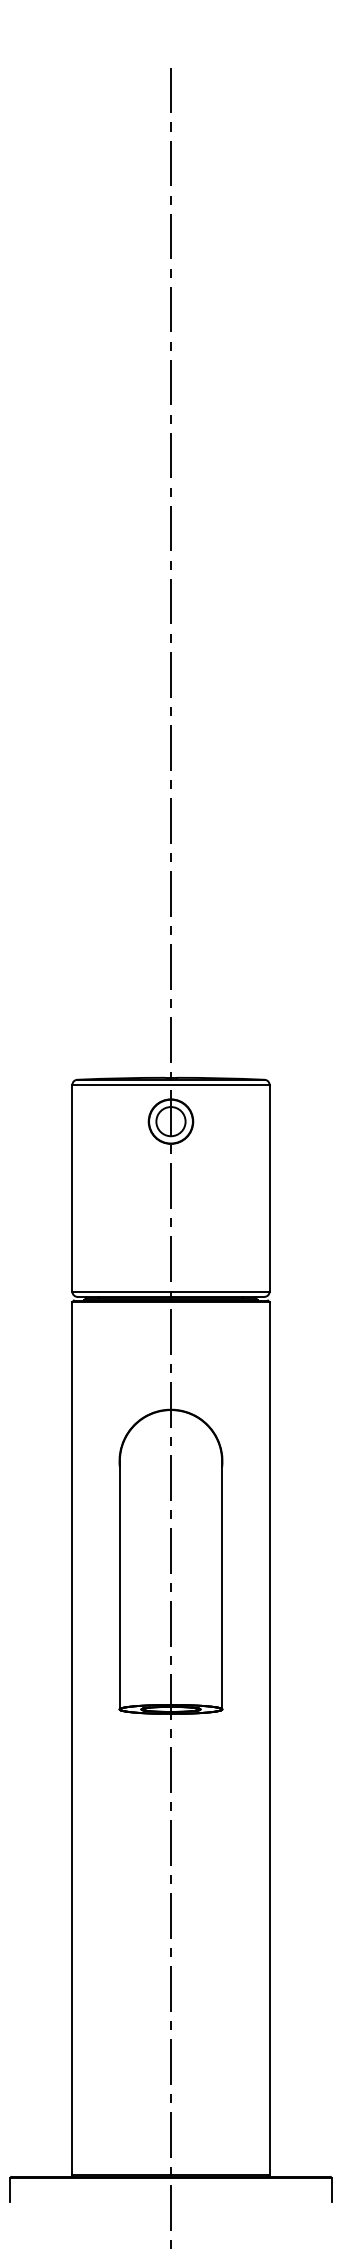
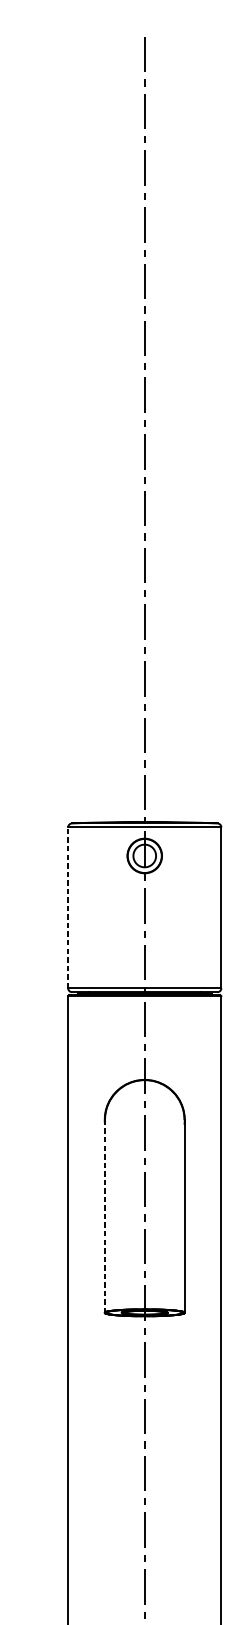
line: (72, 1187) -> (68, 907), solid -> dashed
line: (119, 1585) -> (104, 1216), solid -> dashed

